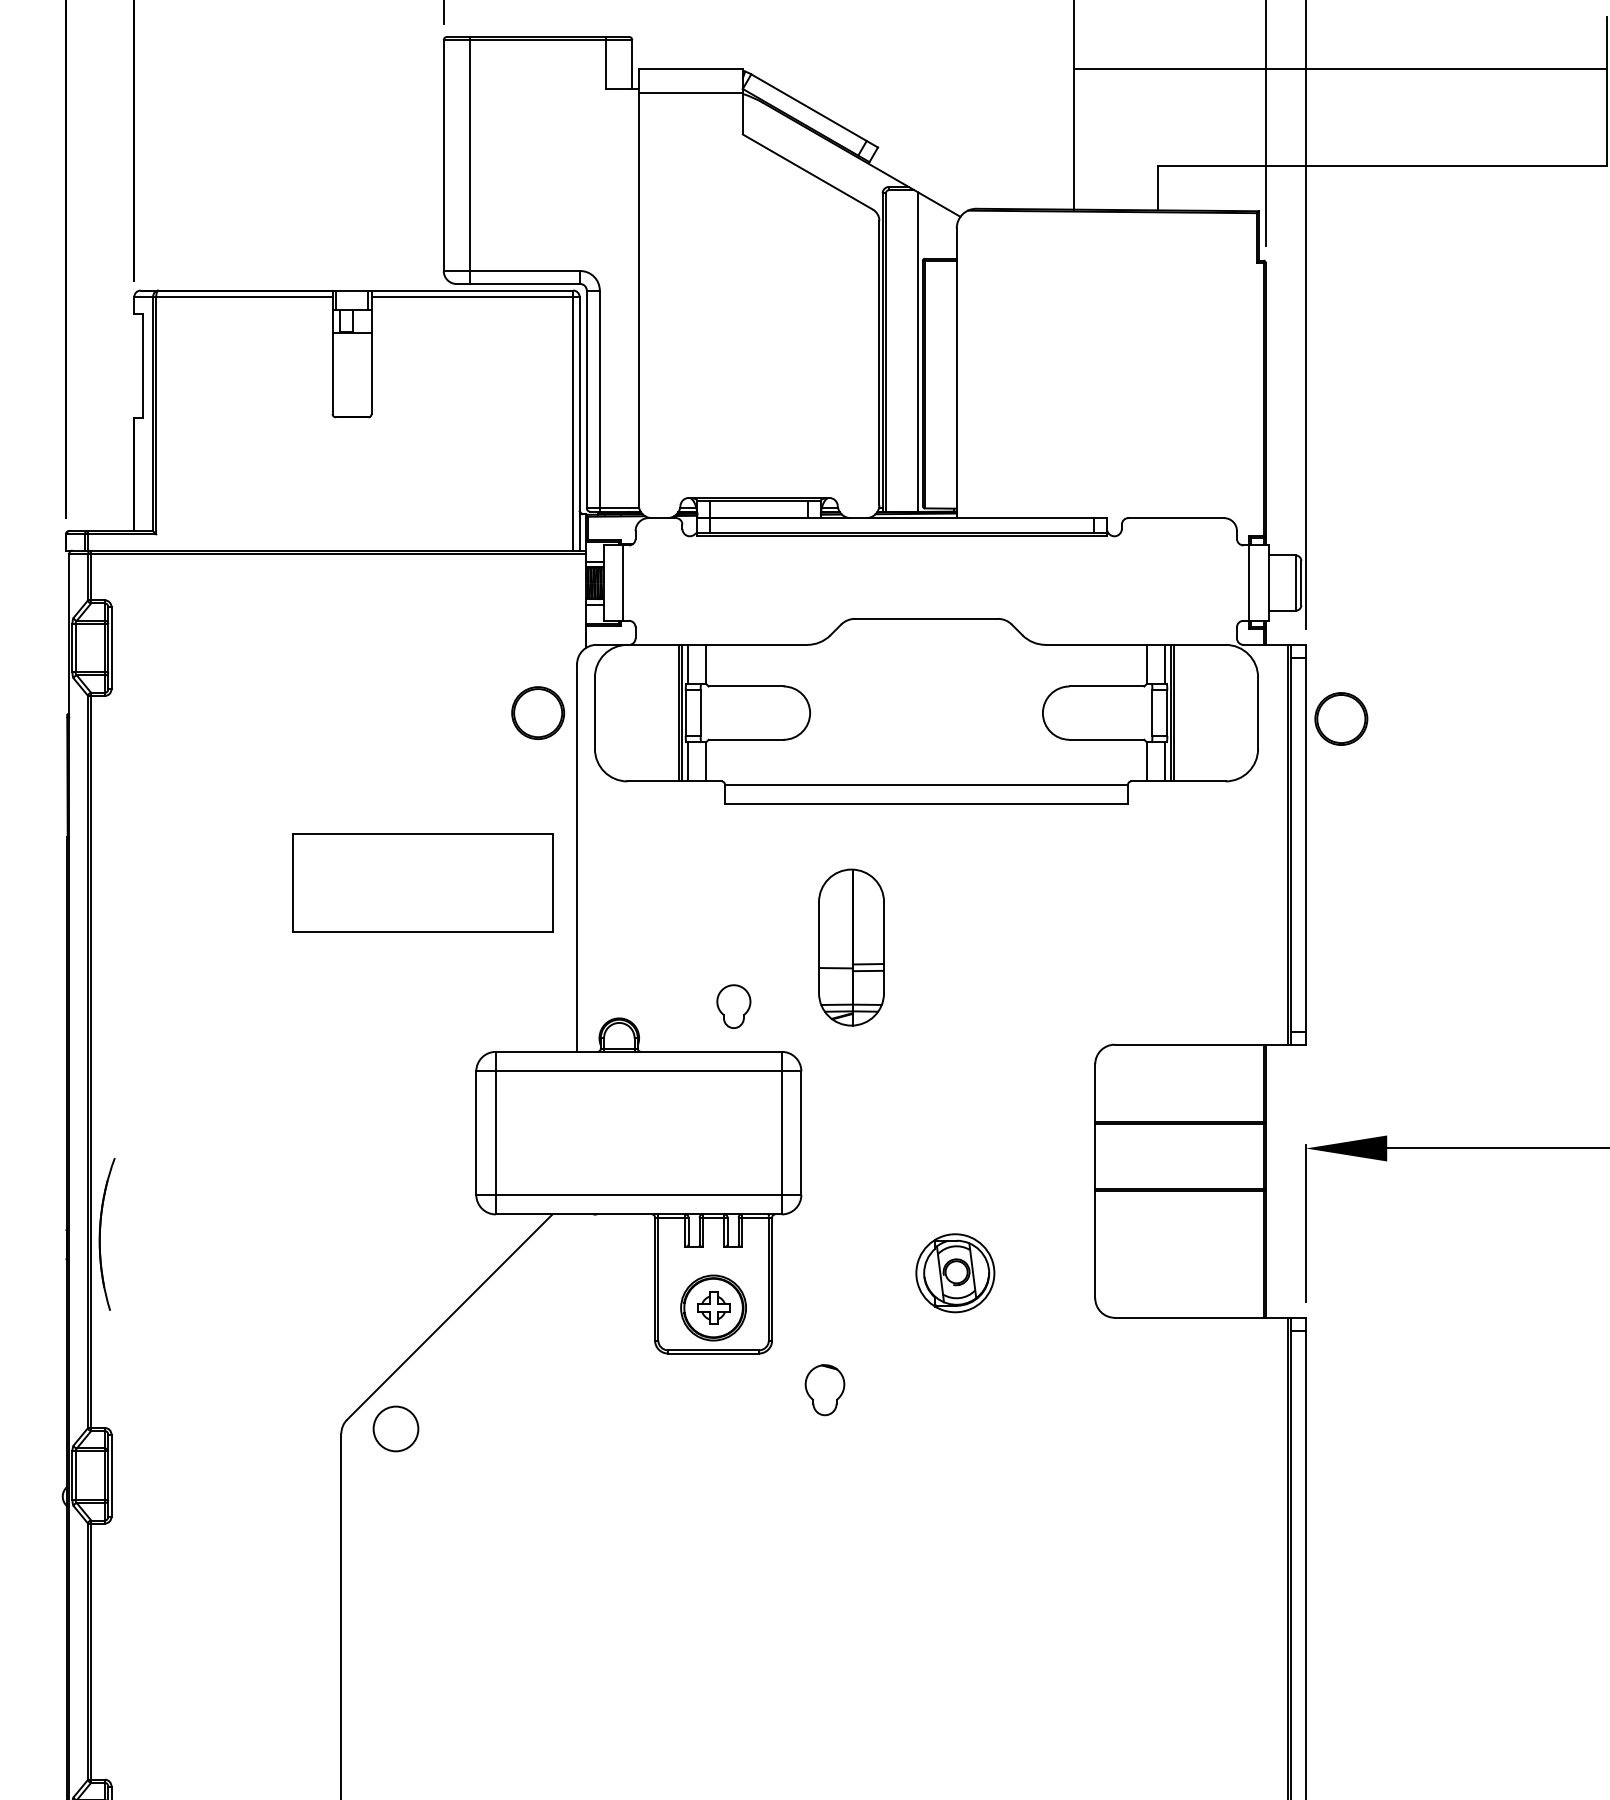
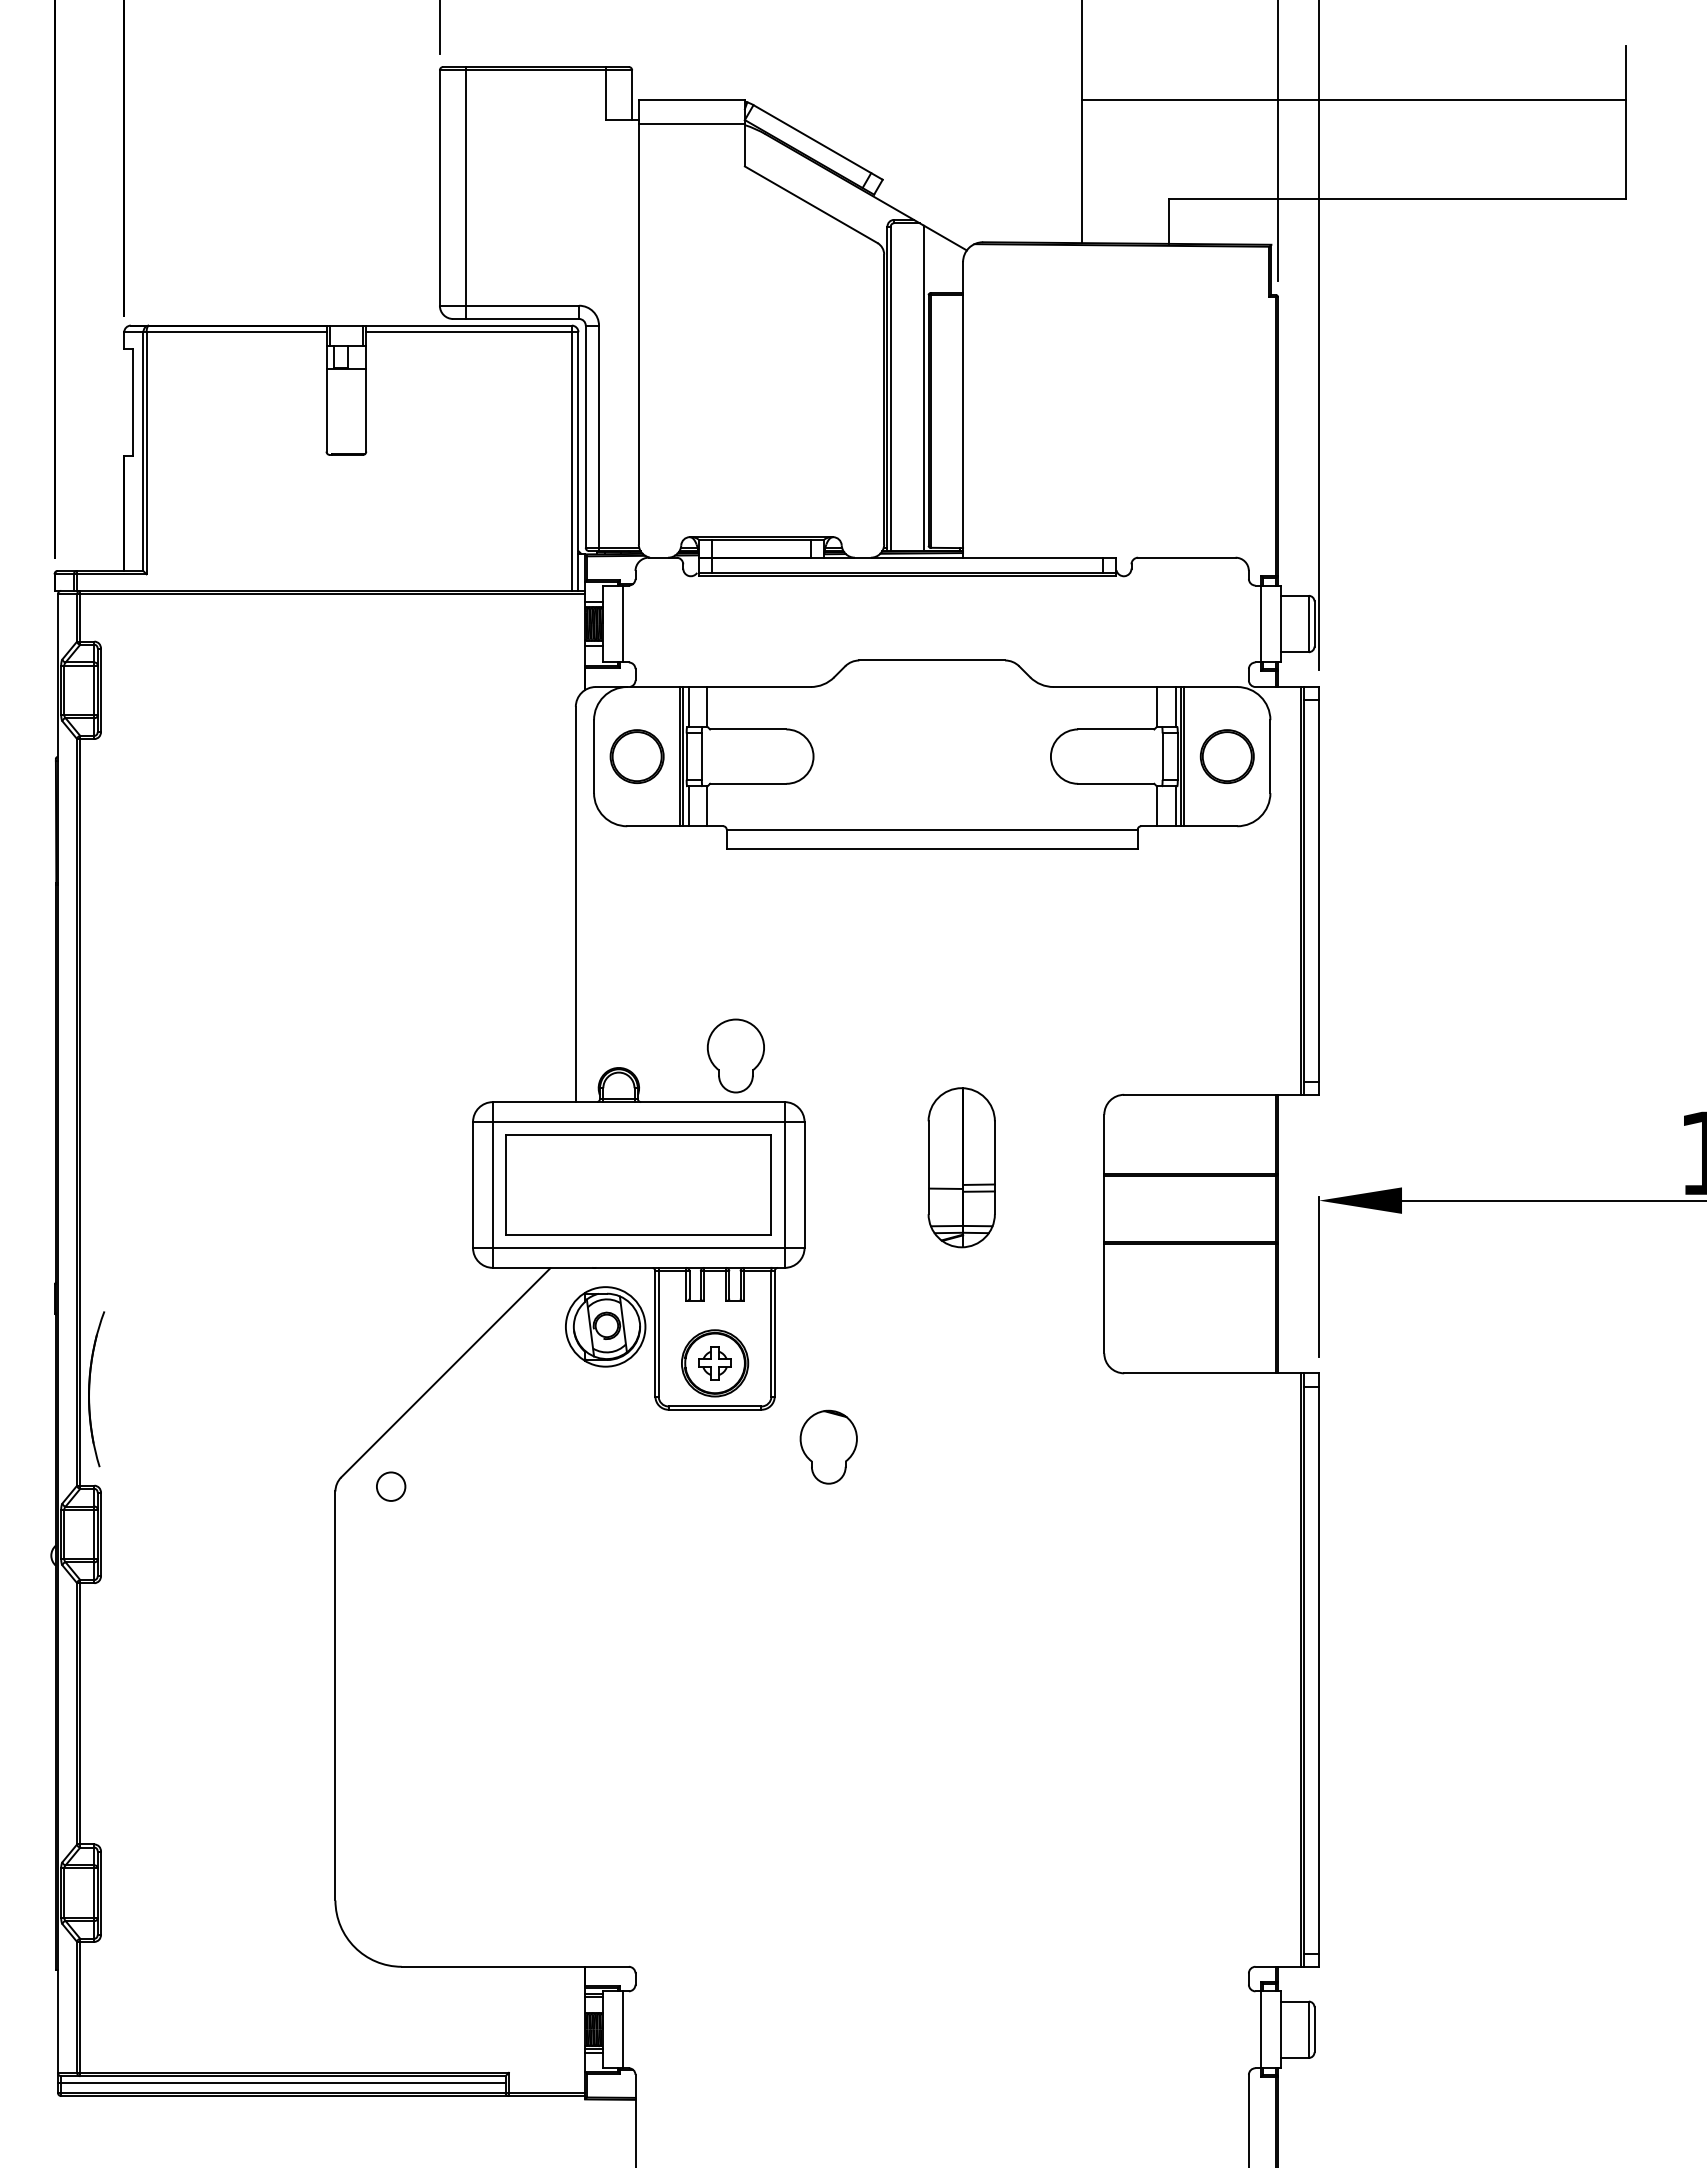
part: (537, 713) -> (636, 756), moved
part: (1340, 718) -> (1226, 756), moved
part: (422, 882) -> (638, 1184), moved
part: (851, 947) -> (961, 1167), moved
part: (733, 1006) -> (735, 1055), size x1.67
part: (107, 1234) -> (96, 1389), moved
part: (955, 1272) -> (605, 1326), moved
part: (824, 1389) -> (828, 1446), size x1.43
circle: (395, 1428) -> (390, 1486), size x0.62

